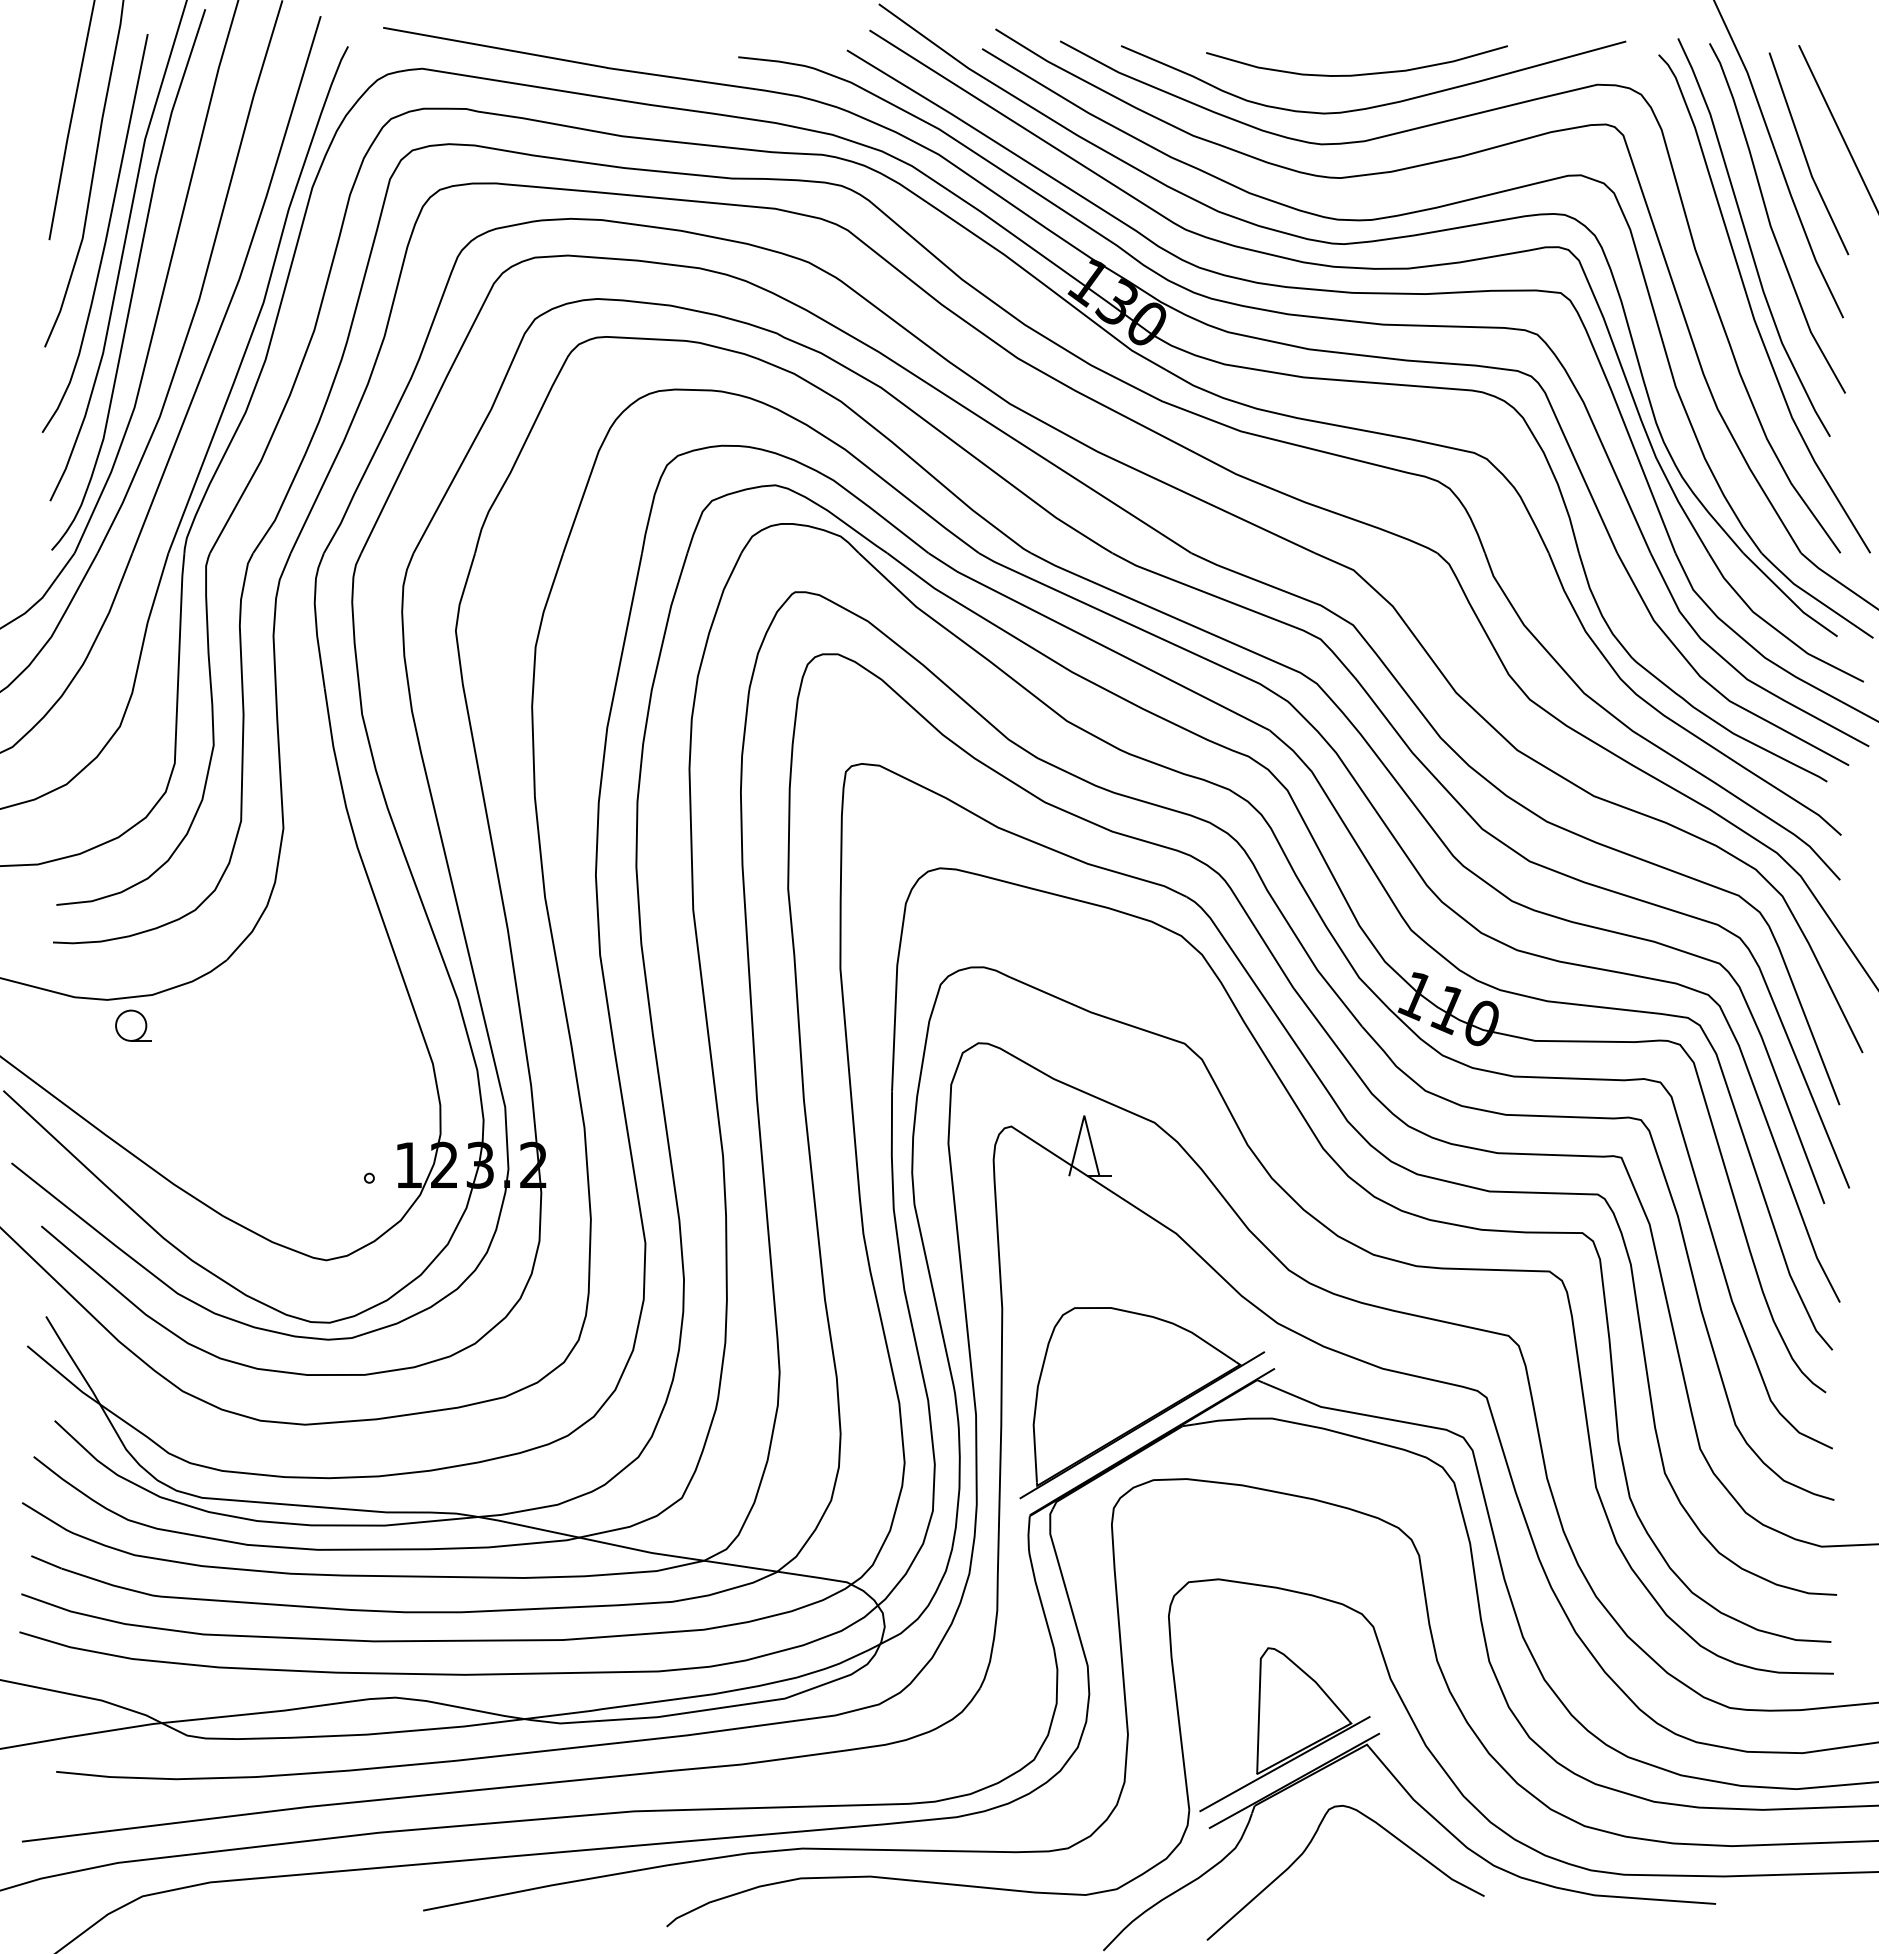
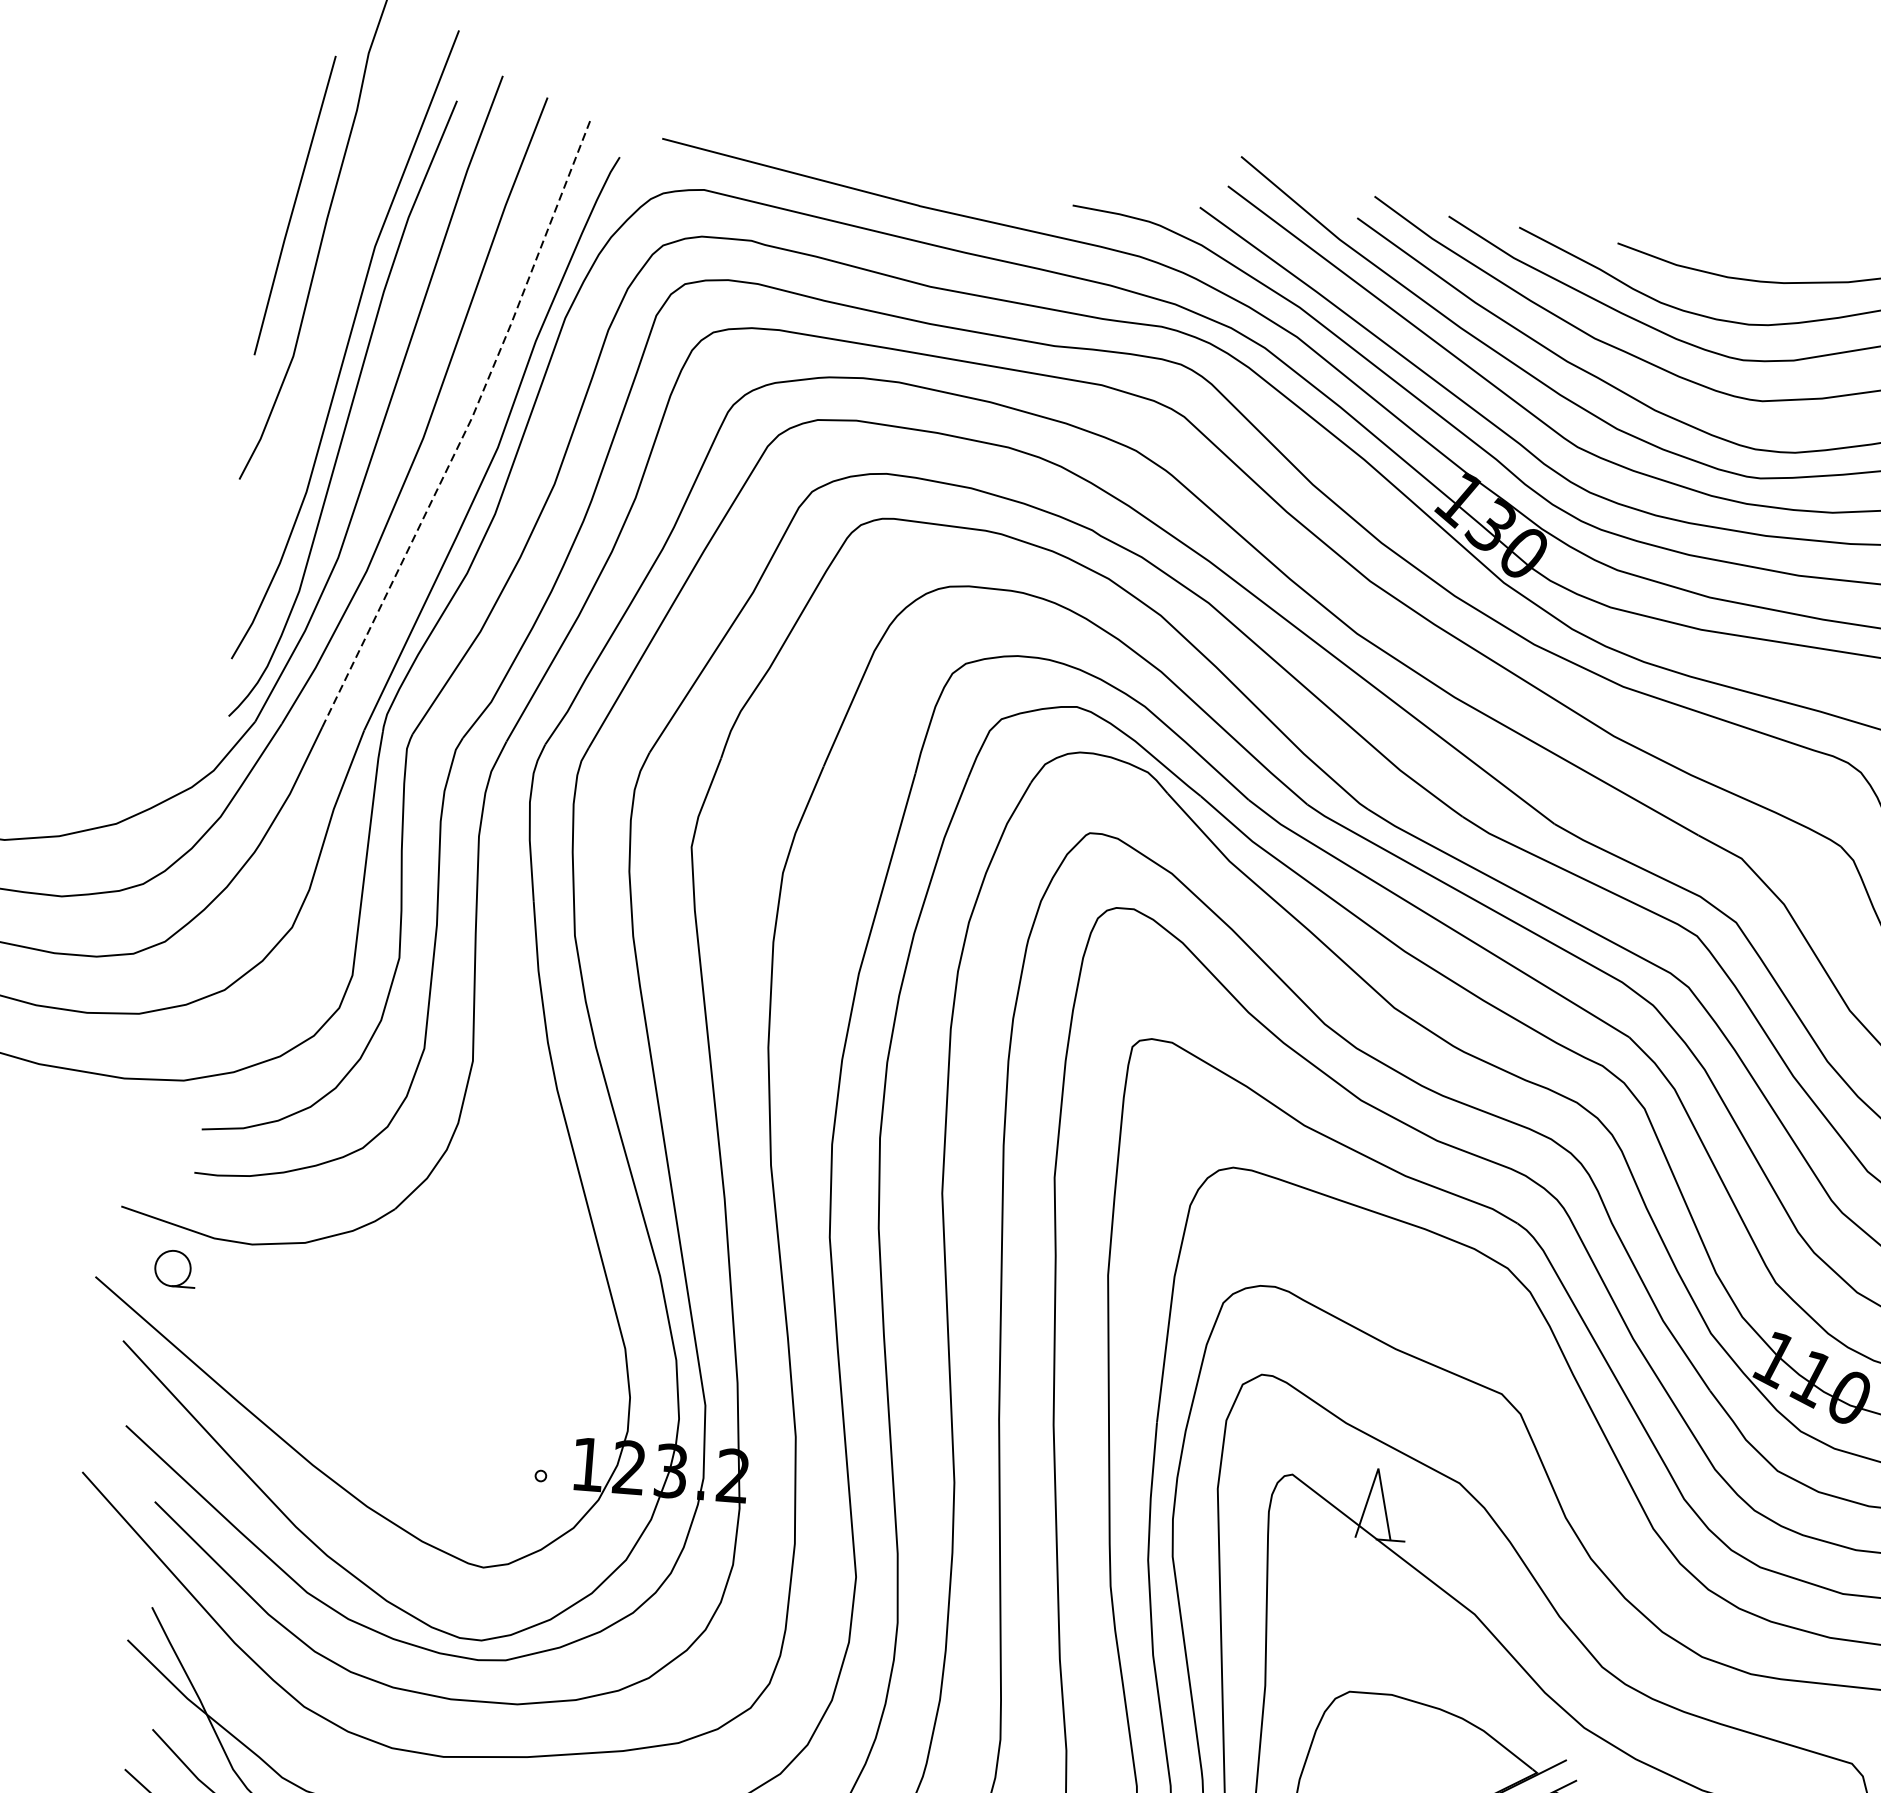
curve: (105, 236) -> (320, 356), removed
line: (236, 286) -> (467, 426), solid -> dashed
part: (133, 1025) -> (175, 1268), moved

